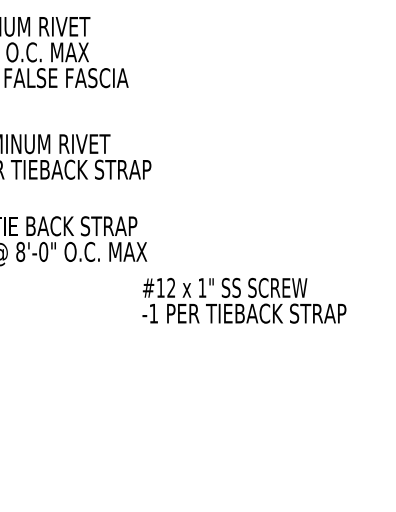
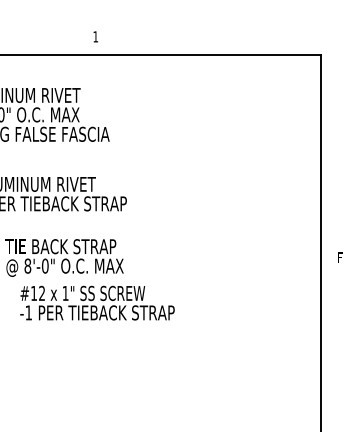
text: (244, 299) -> (97, 302), moved

